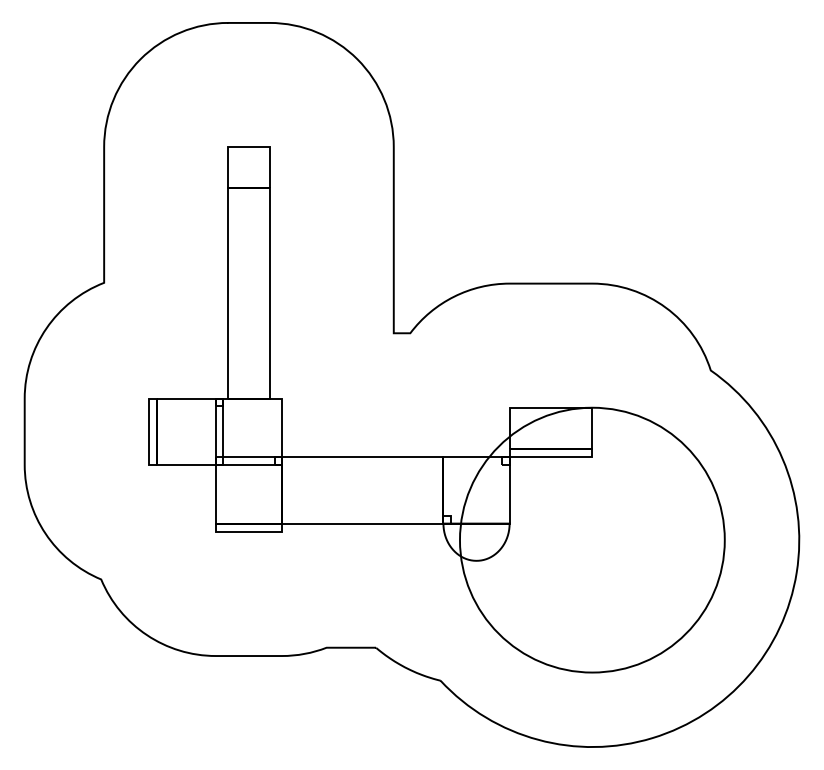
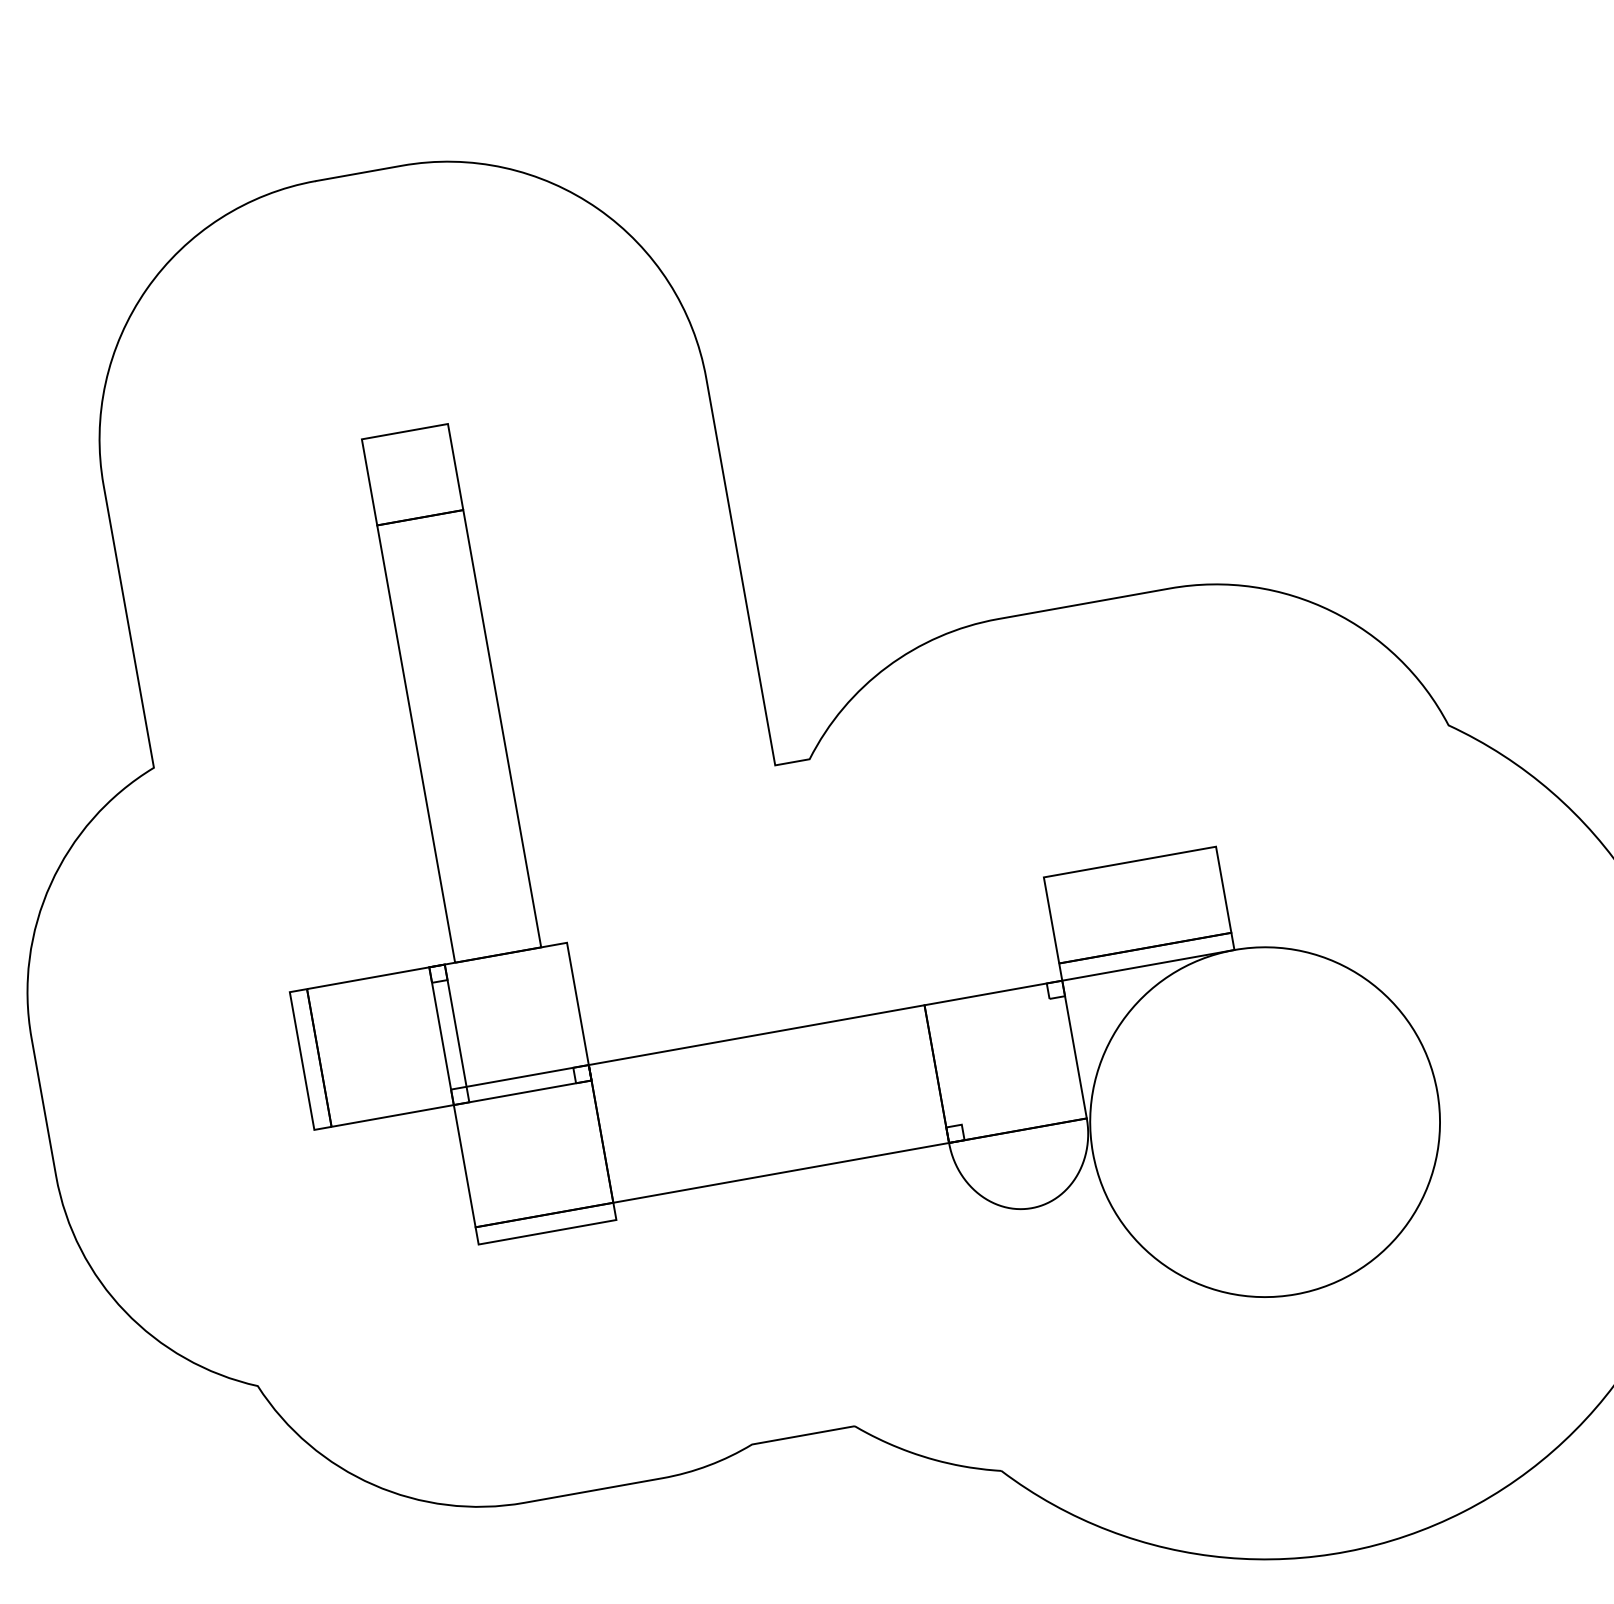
circle: (592, 539) -> (1265, 1120), size x0.62

